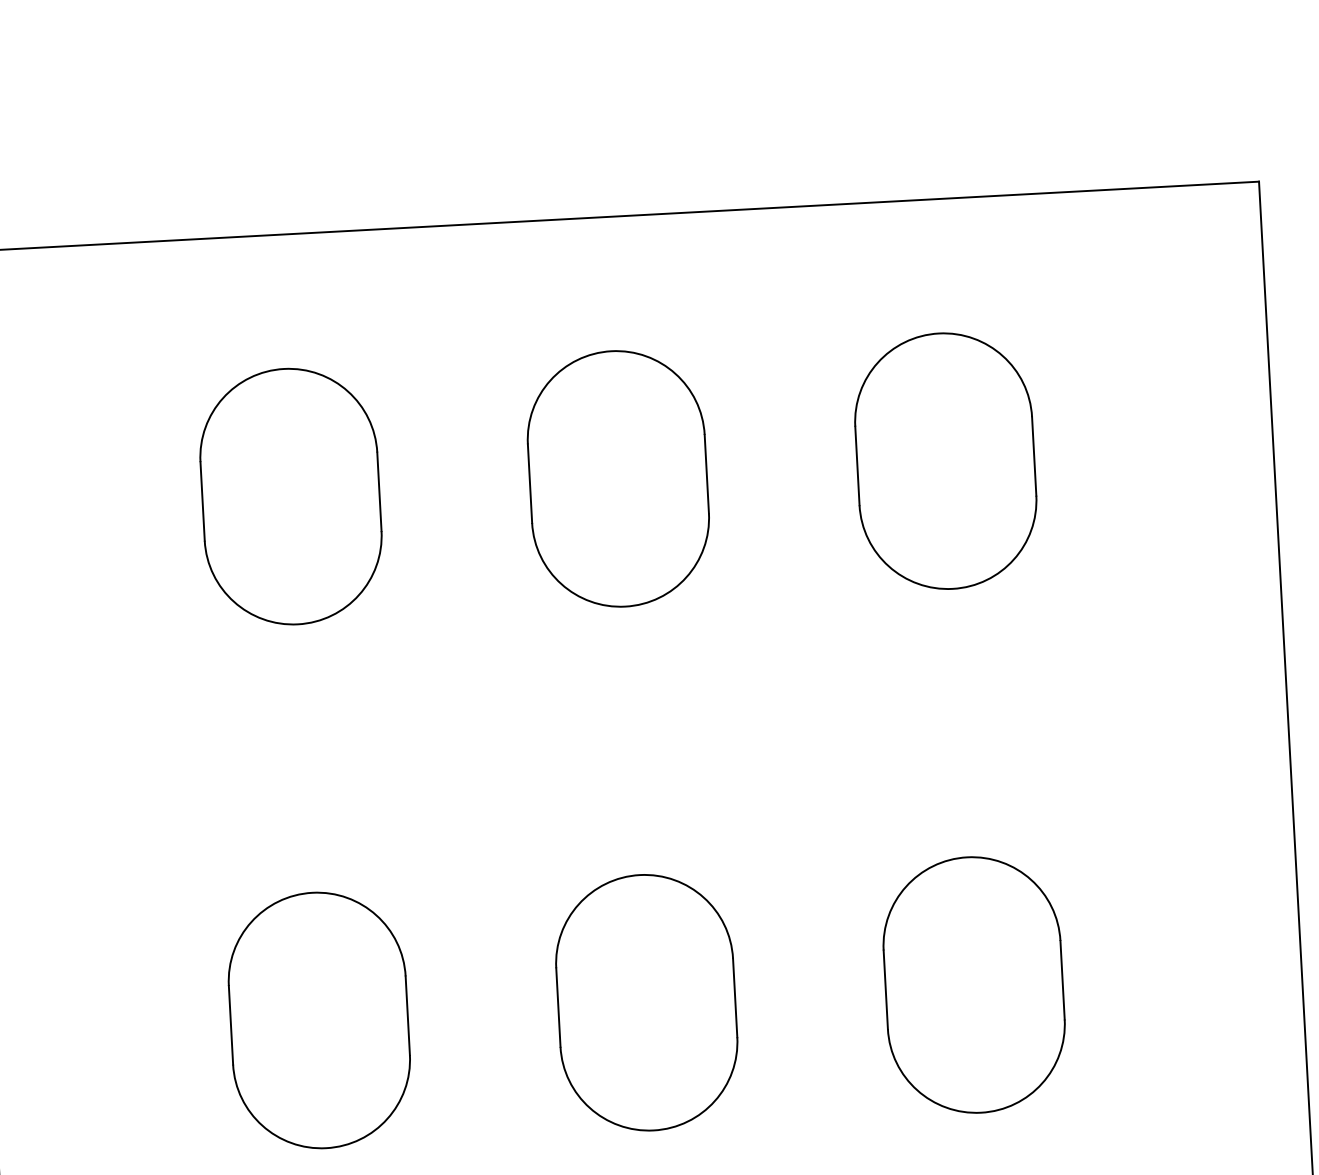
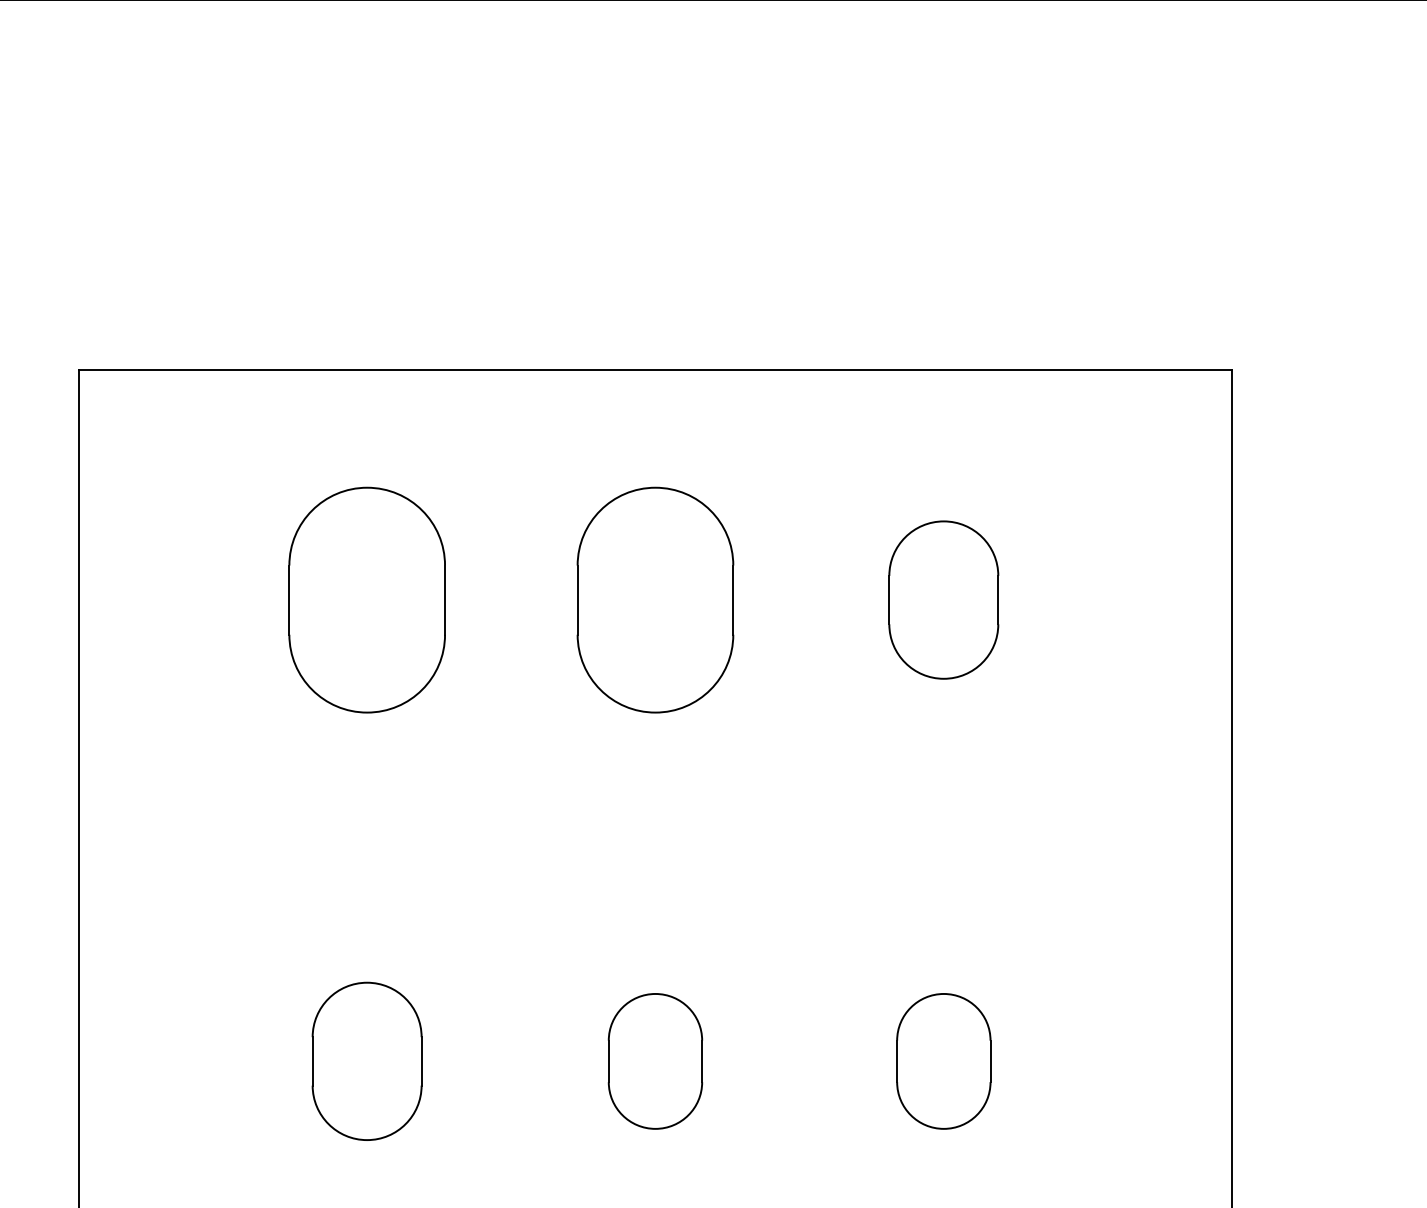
part: (945, 460) -> (943, 599), size x0.7
part: (973, 985) -> (943, 1061), size x0.6
part: (646, 1002) -> (655, 1061), size x0.6
part: (318, 1020) -> (366, 1061), size x0.7

